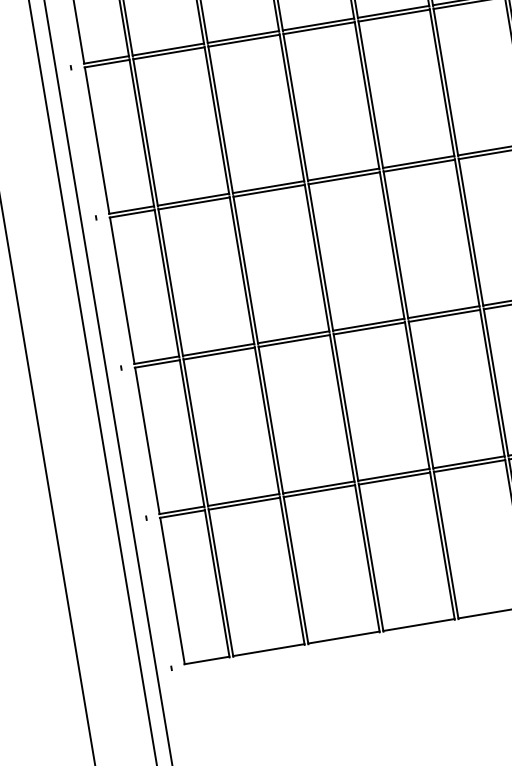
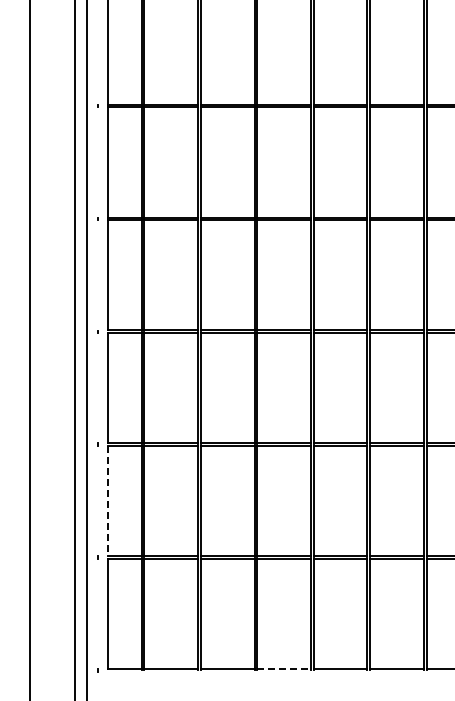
line: (148, 441) -> (108, 501), solid -> dashed
line: (419, 625) -> (284, 669), solid -> dashed

